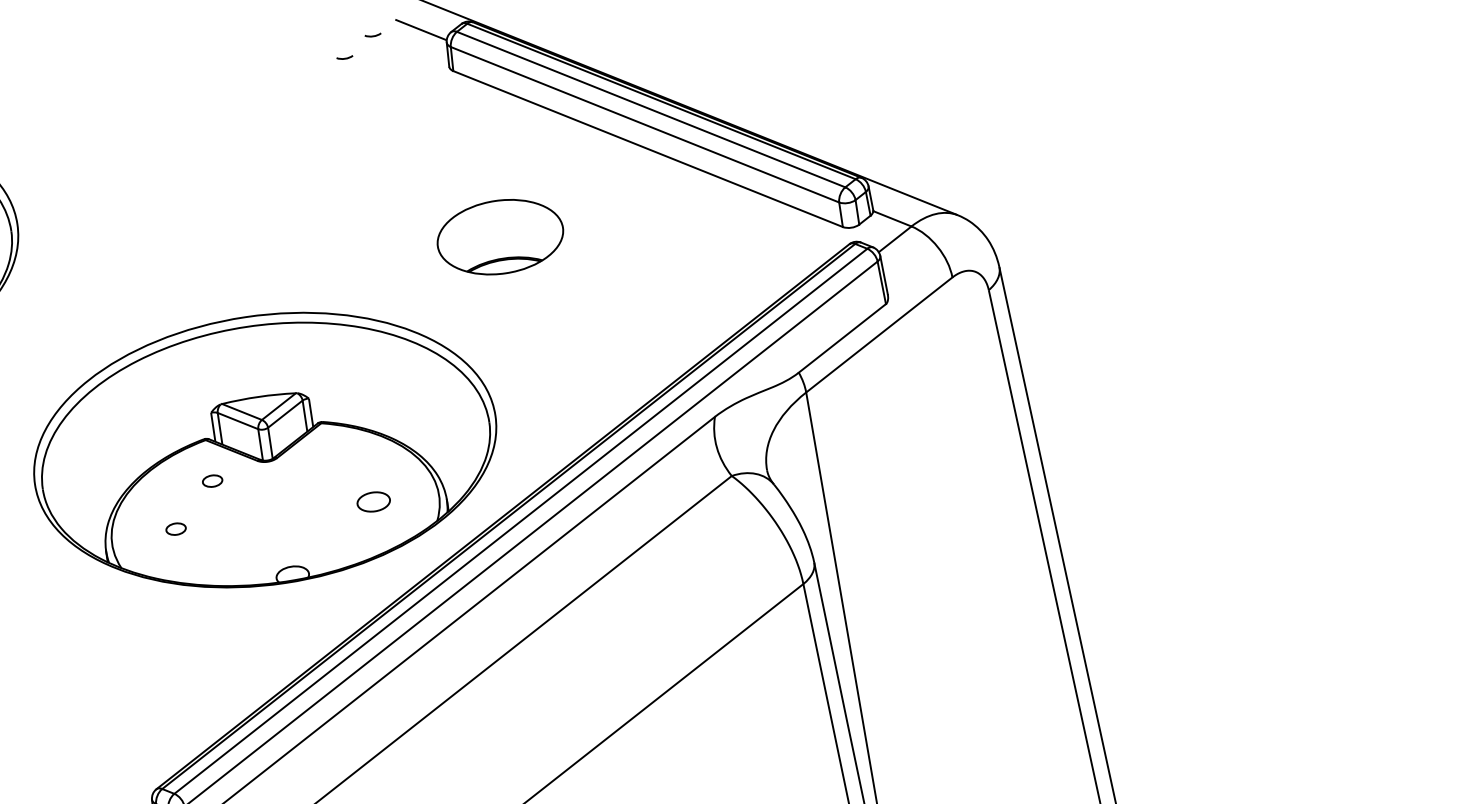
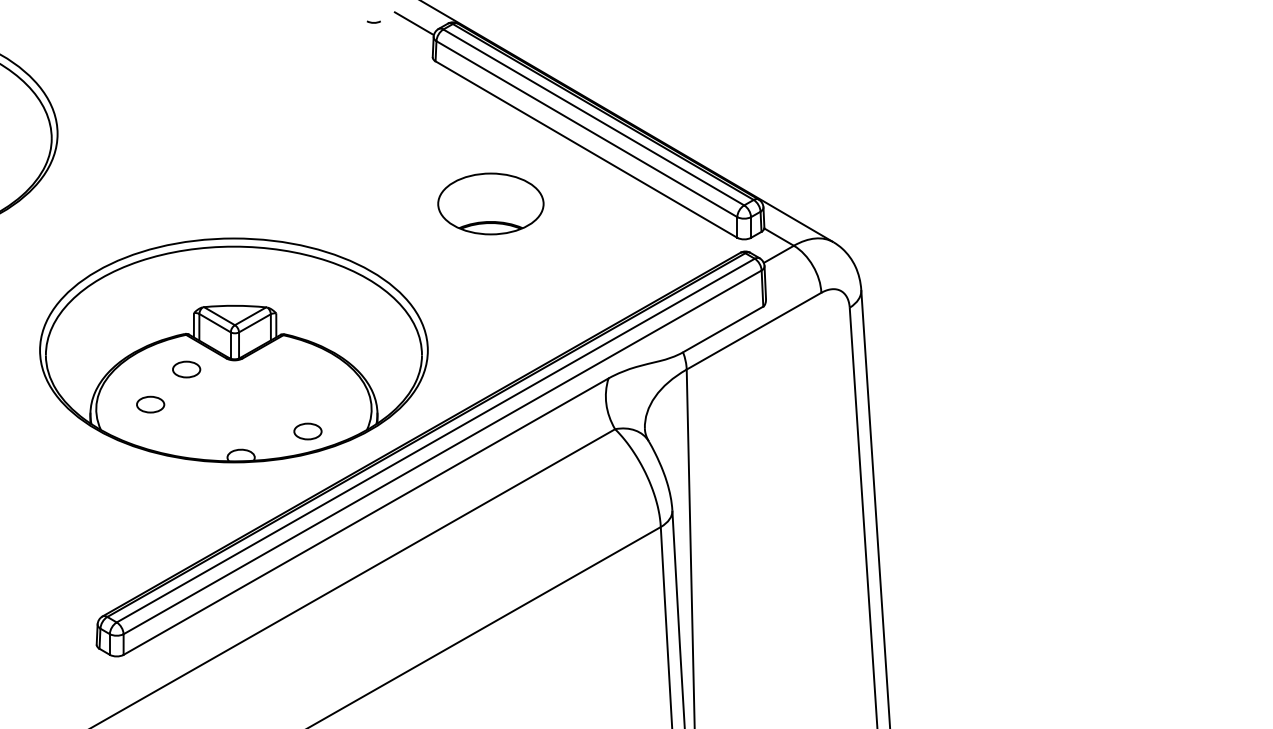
curve: (344, 58) -> (347, 37), removed
part: (499, 236) -> (490, 203), moved
part: (212, 481) -> (186, 369), size x1.67
part: (373, 502) -> (307, 431), moved
part: (175, 529) -> (150, 404), size x1.67

